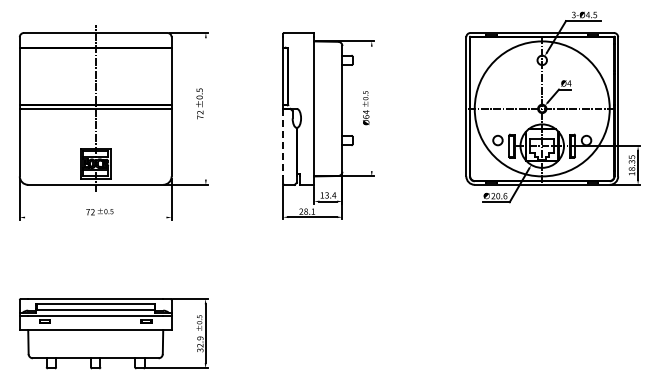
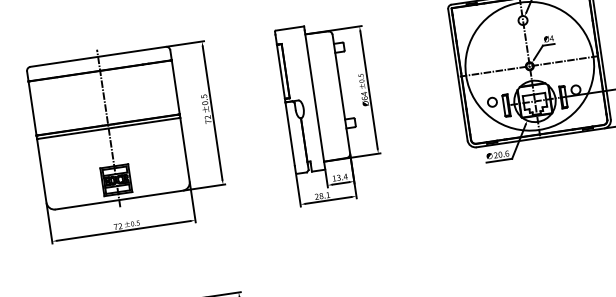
line: (205, 108) -> (212, 112), added
line: (371, 108) -> (368, 89), added
line: (283, 142) -> (290, 134), dashed -> solid
line: (95, 217) -> (123, 230), added

